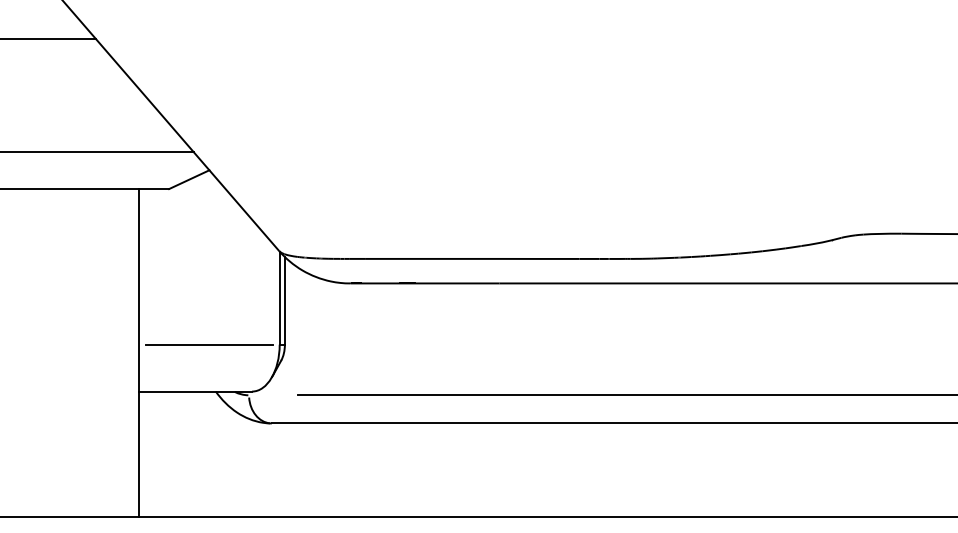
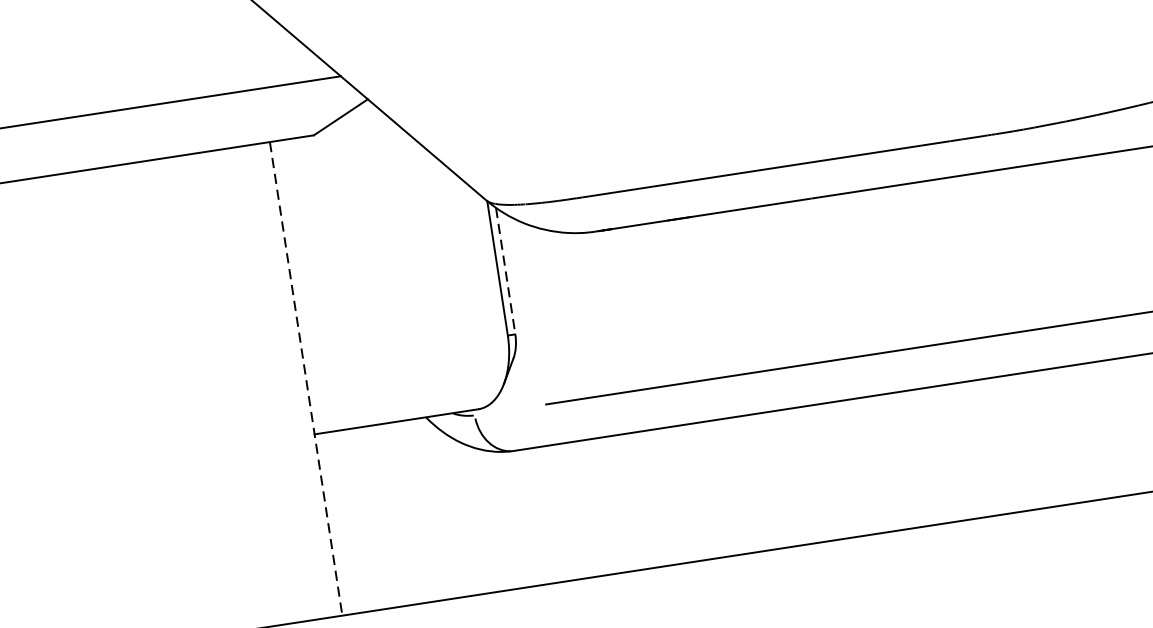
line: (284, 300) -> (504, 270), solid -> dashed
line: (208, 344) -> (405, 350), removed
line: (138, 353) -> (305, 379), solid -> dashed

